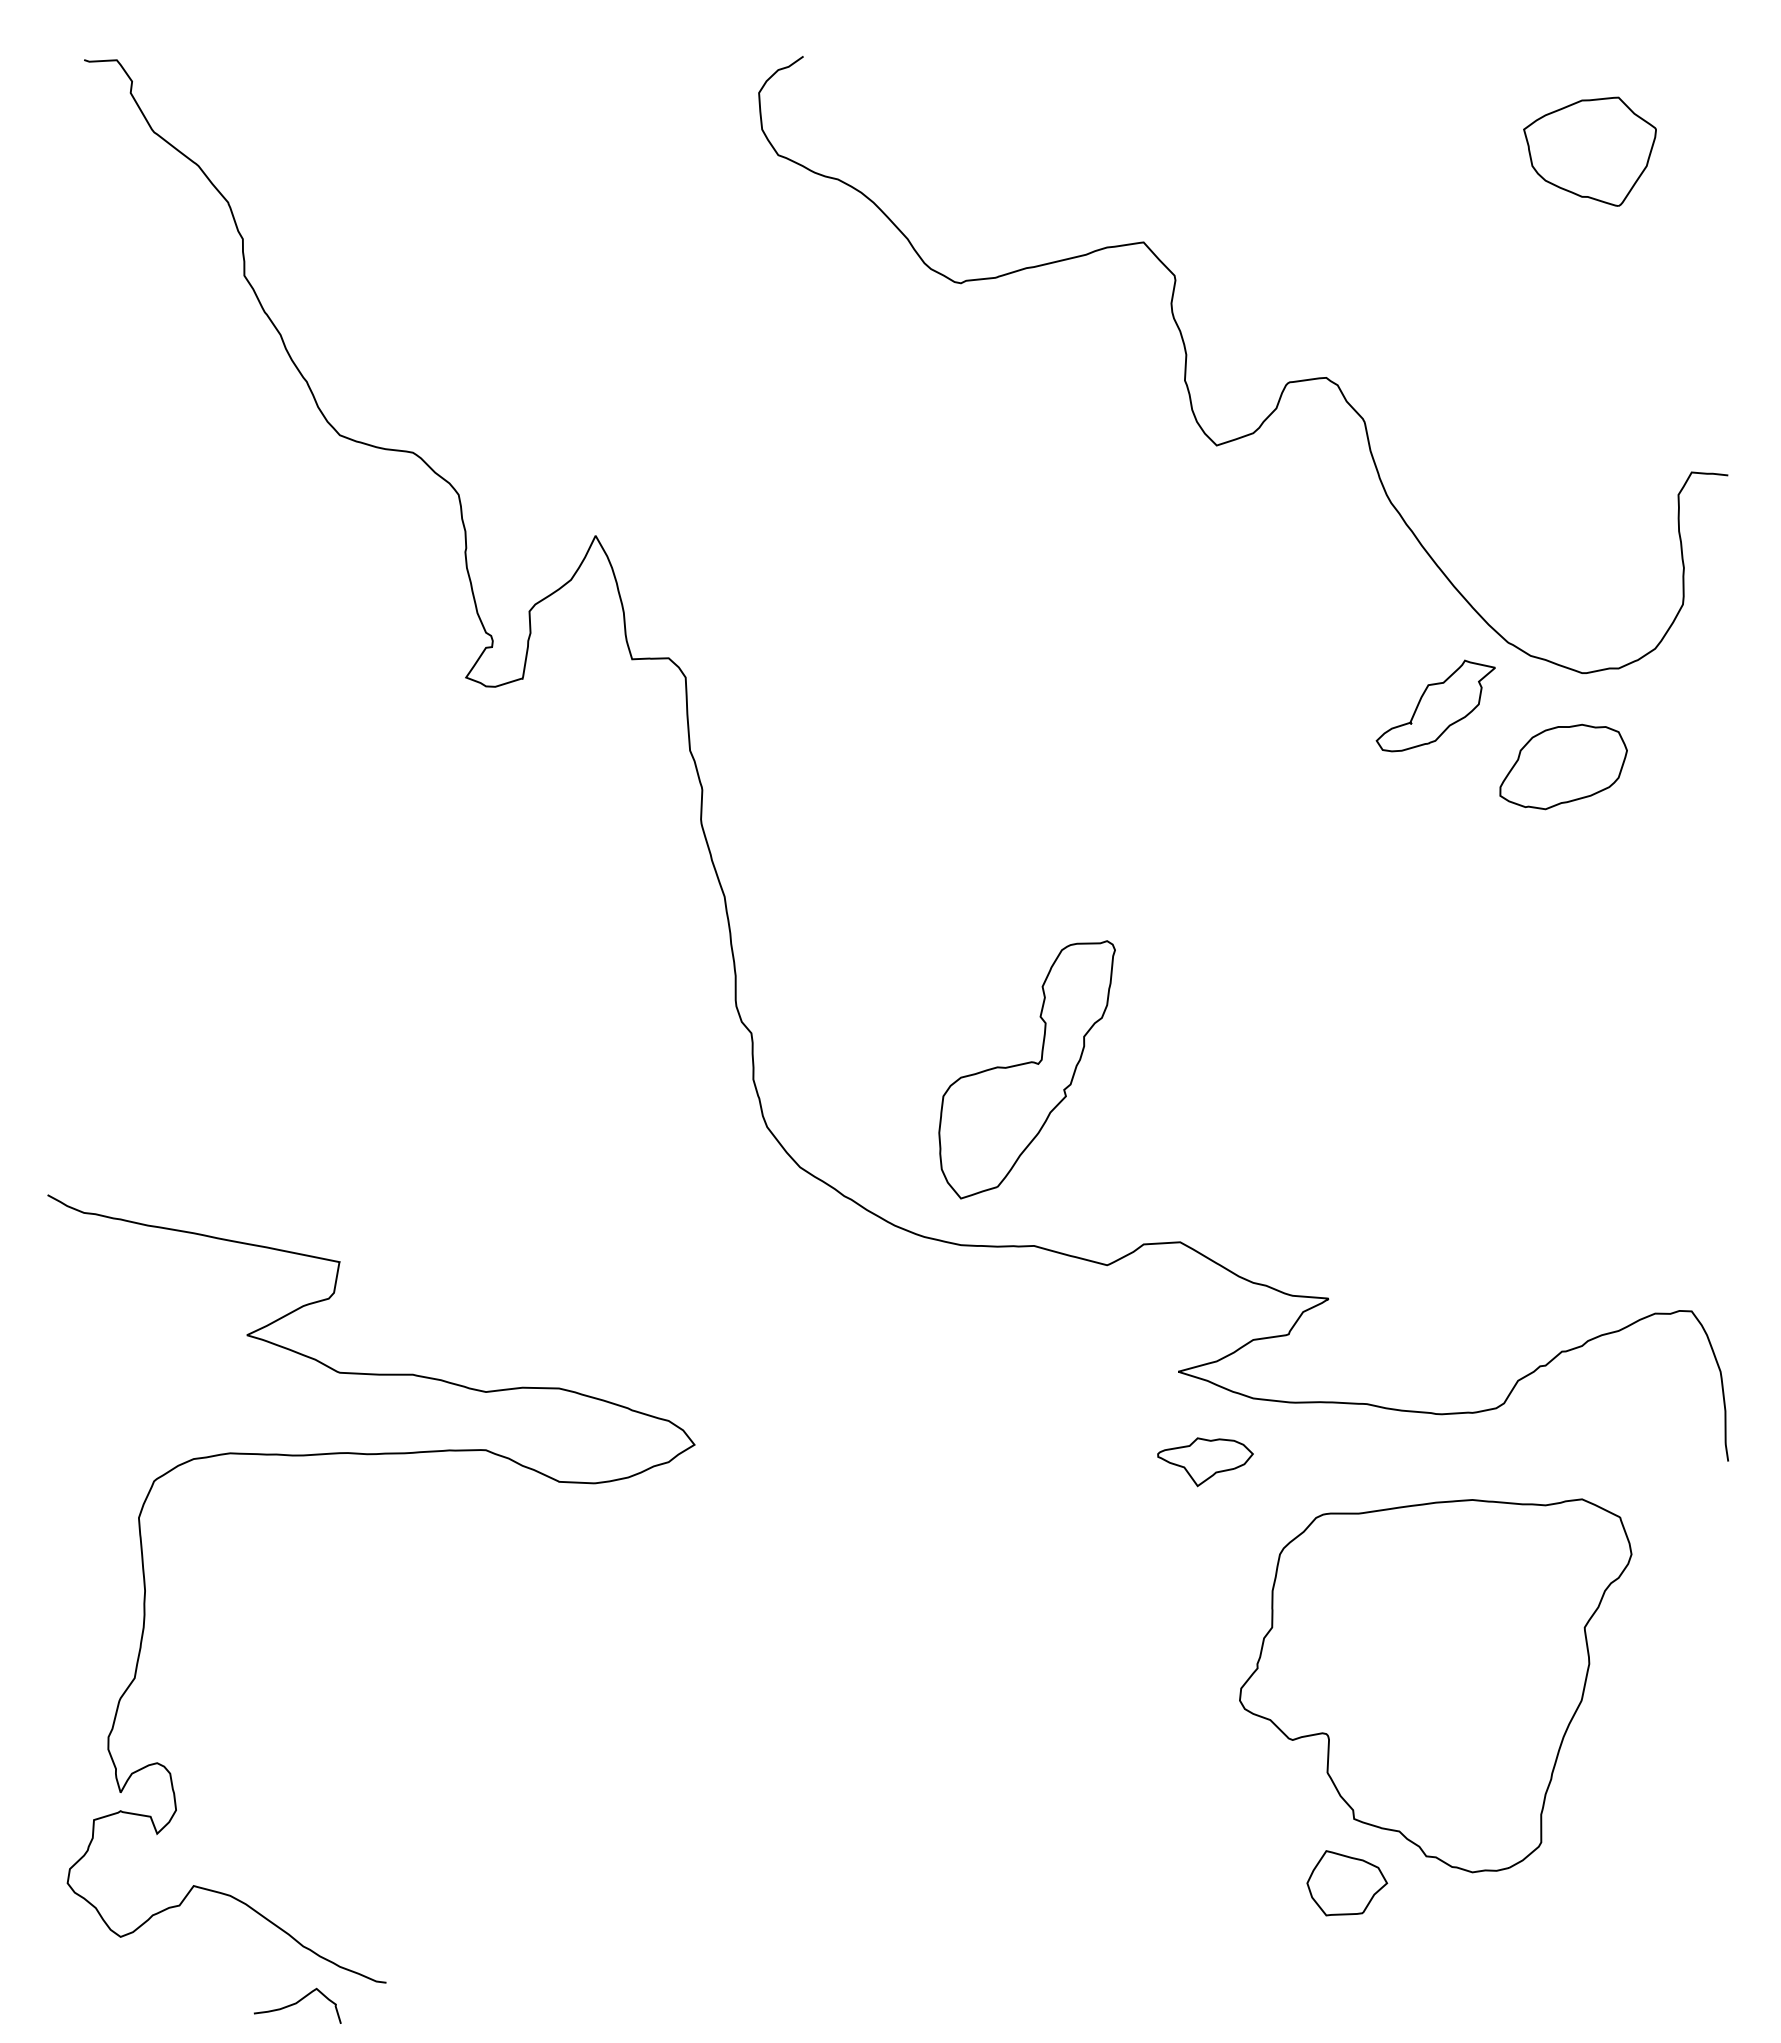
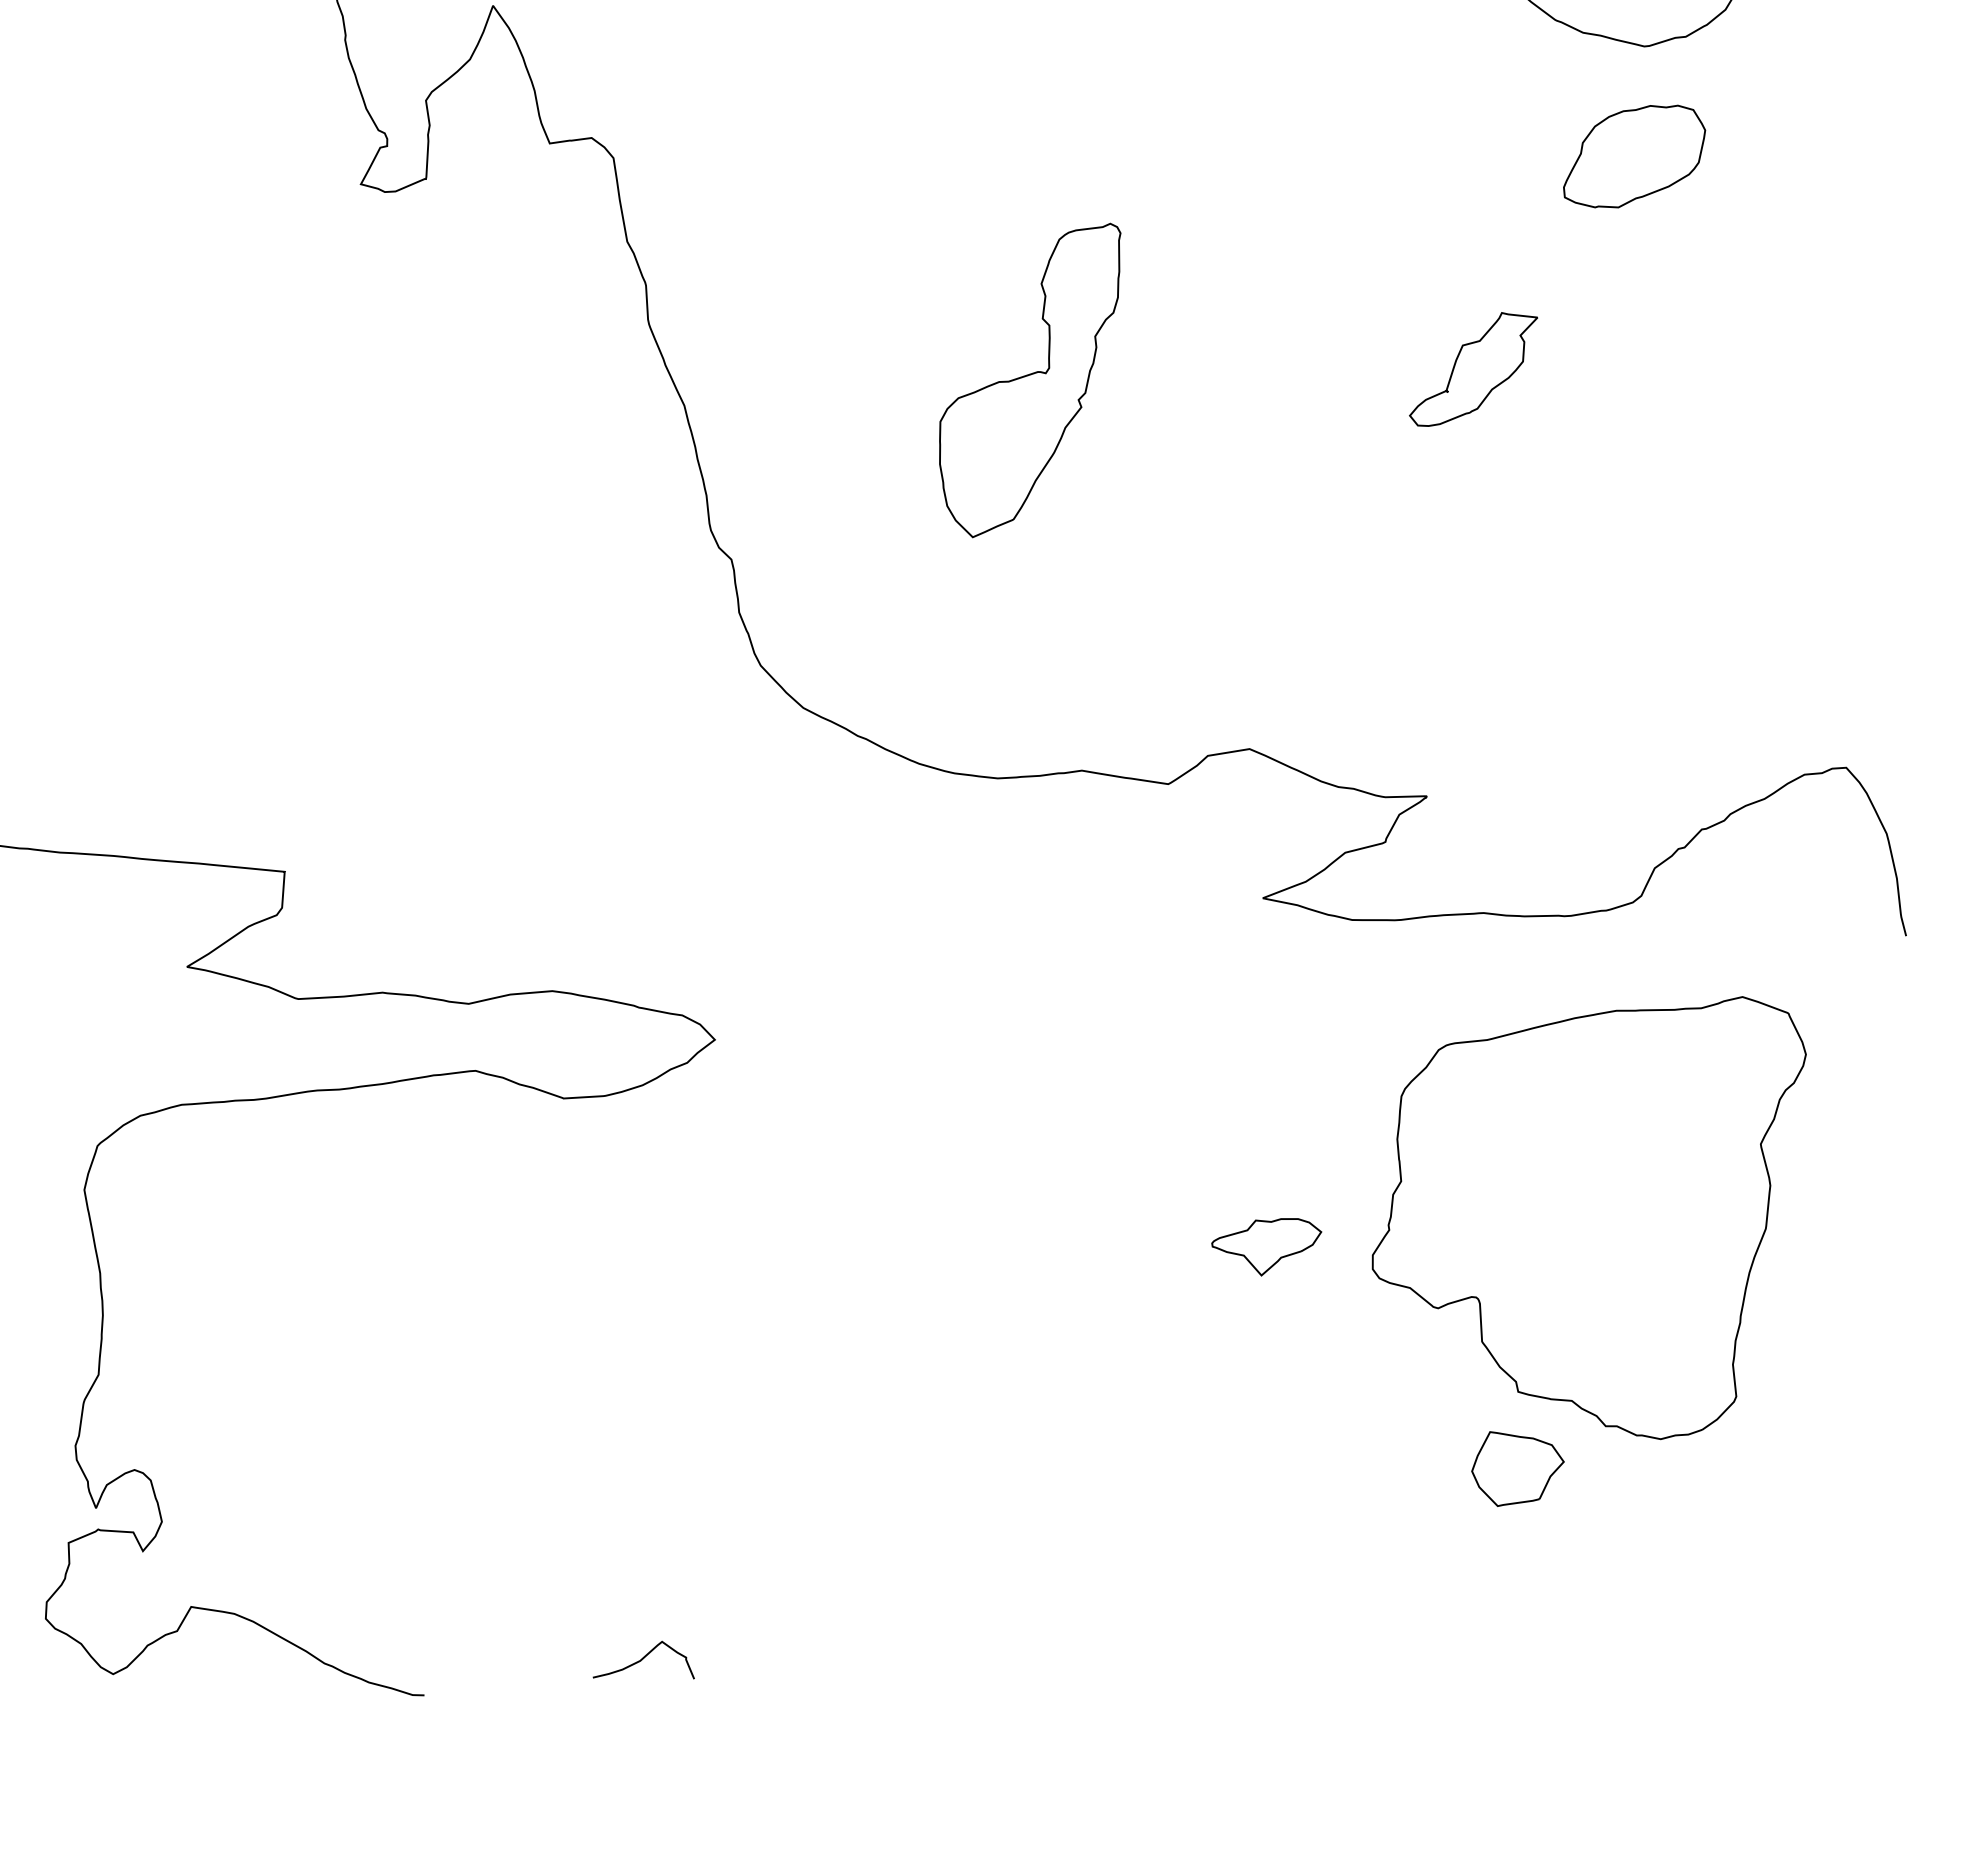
part: (1435, 705) -> (1473, 368), moved
part: (1026, 1069) -> (1032, 381), moved
part: (1205, 1462) -> (1267, 1247), moved
curve: (296, 2004) -> (640, 1662), moved

